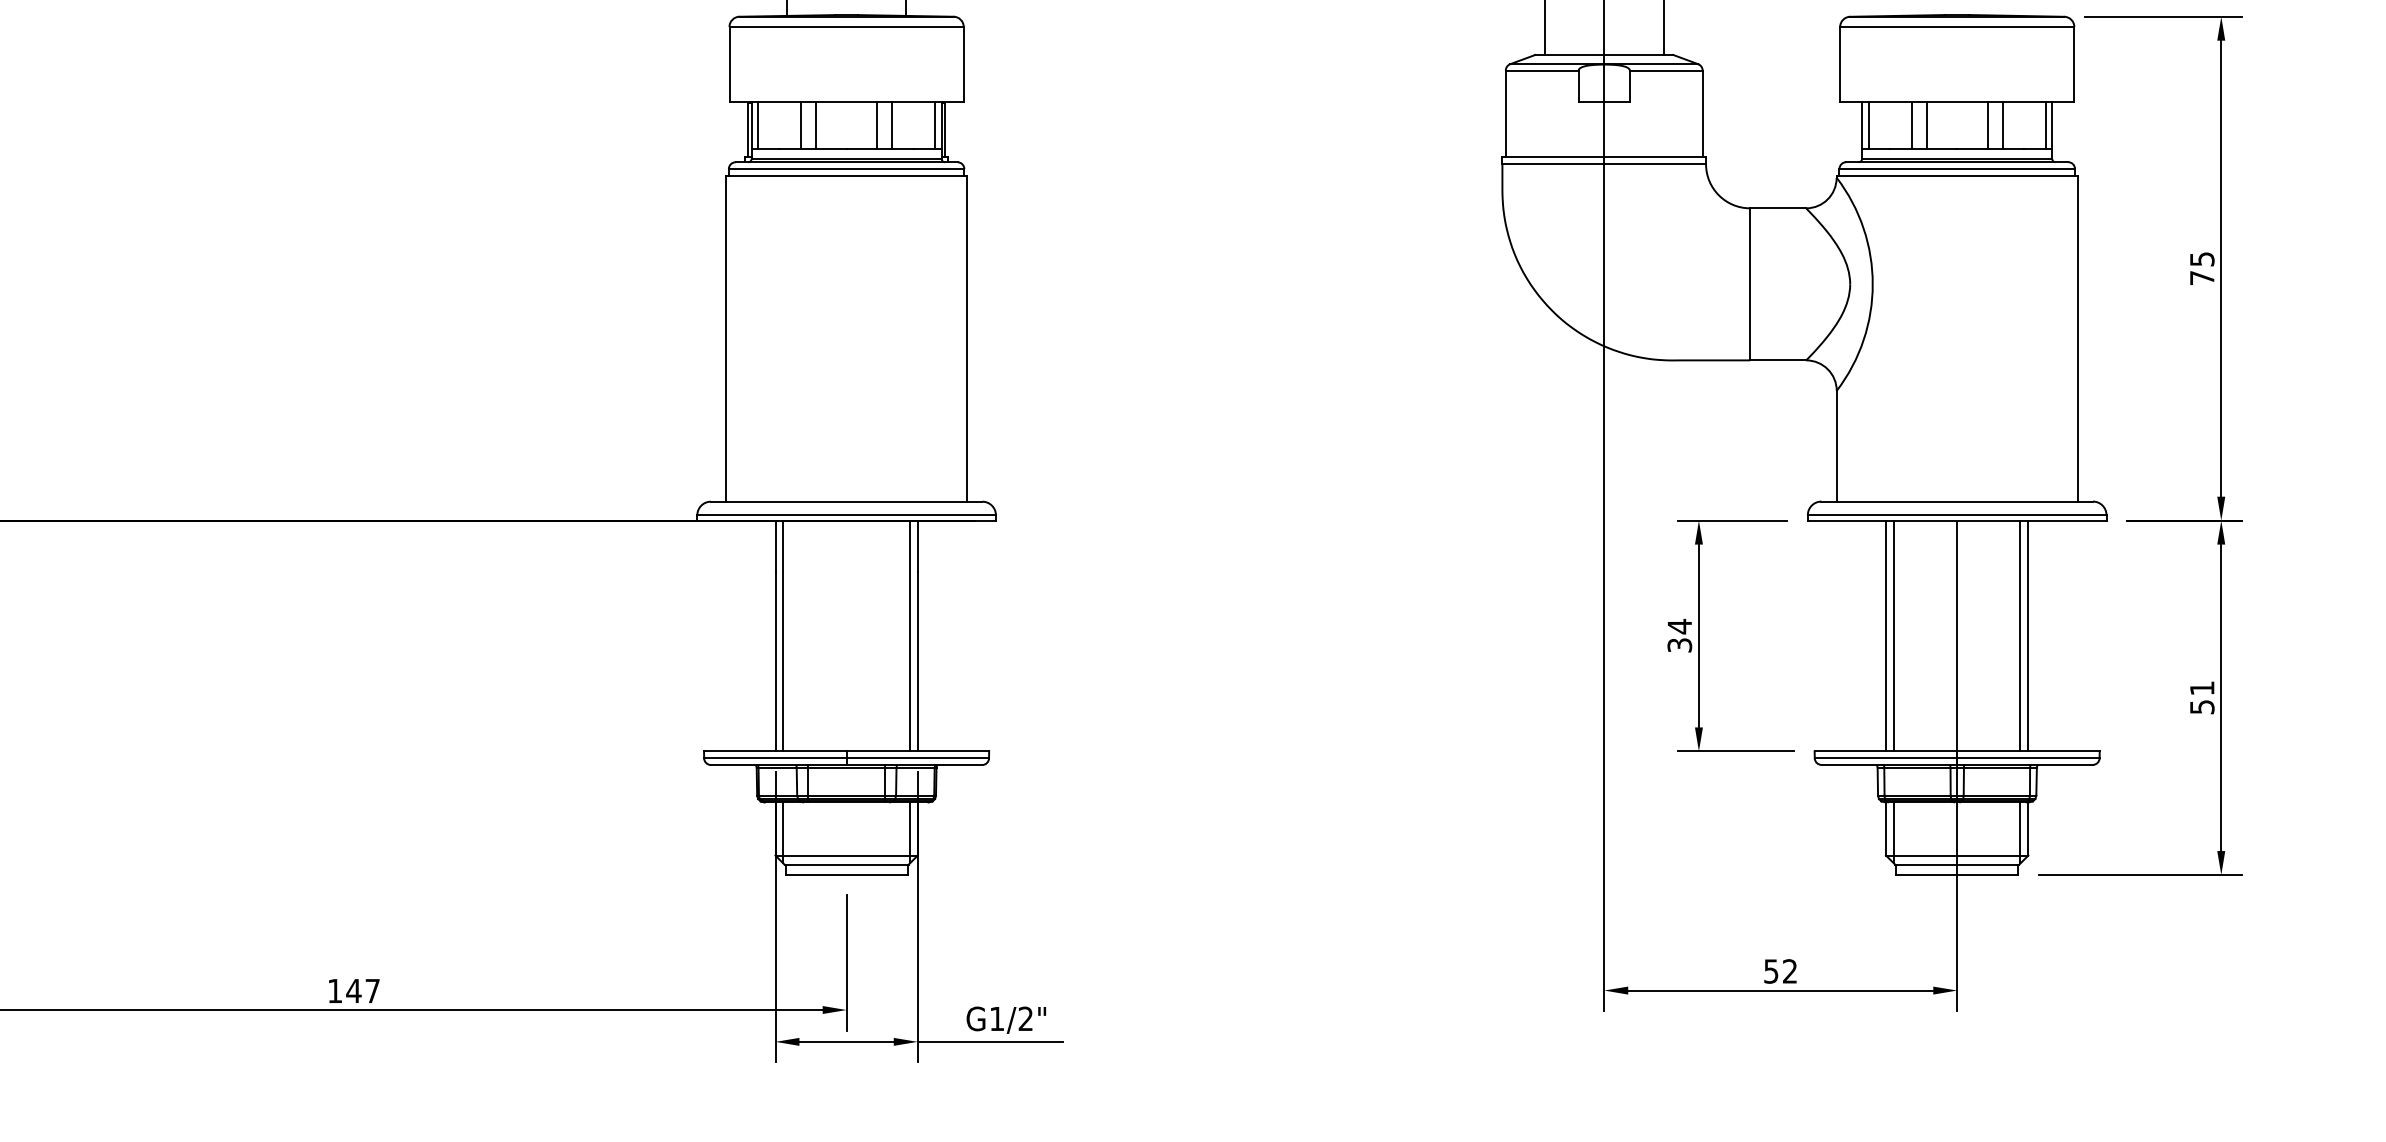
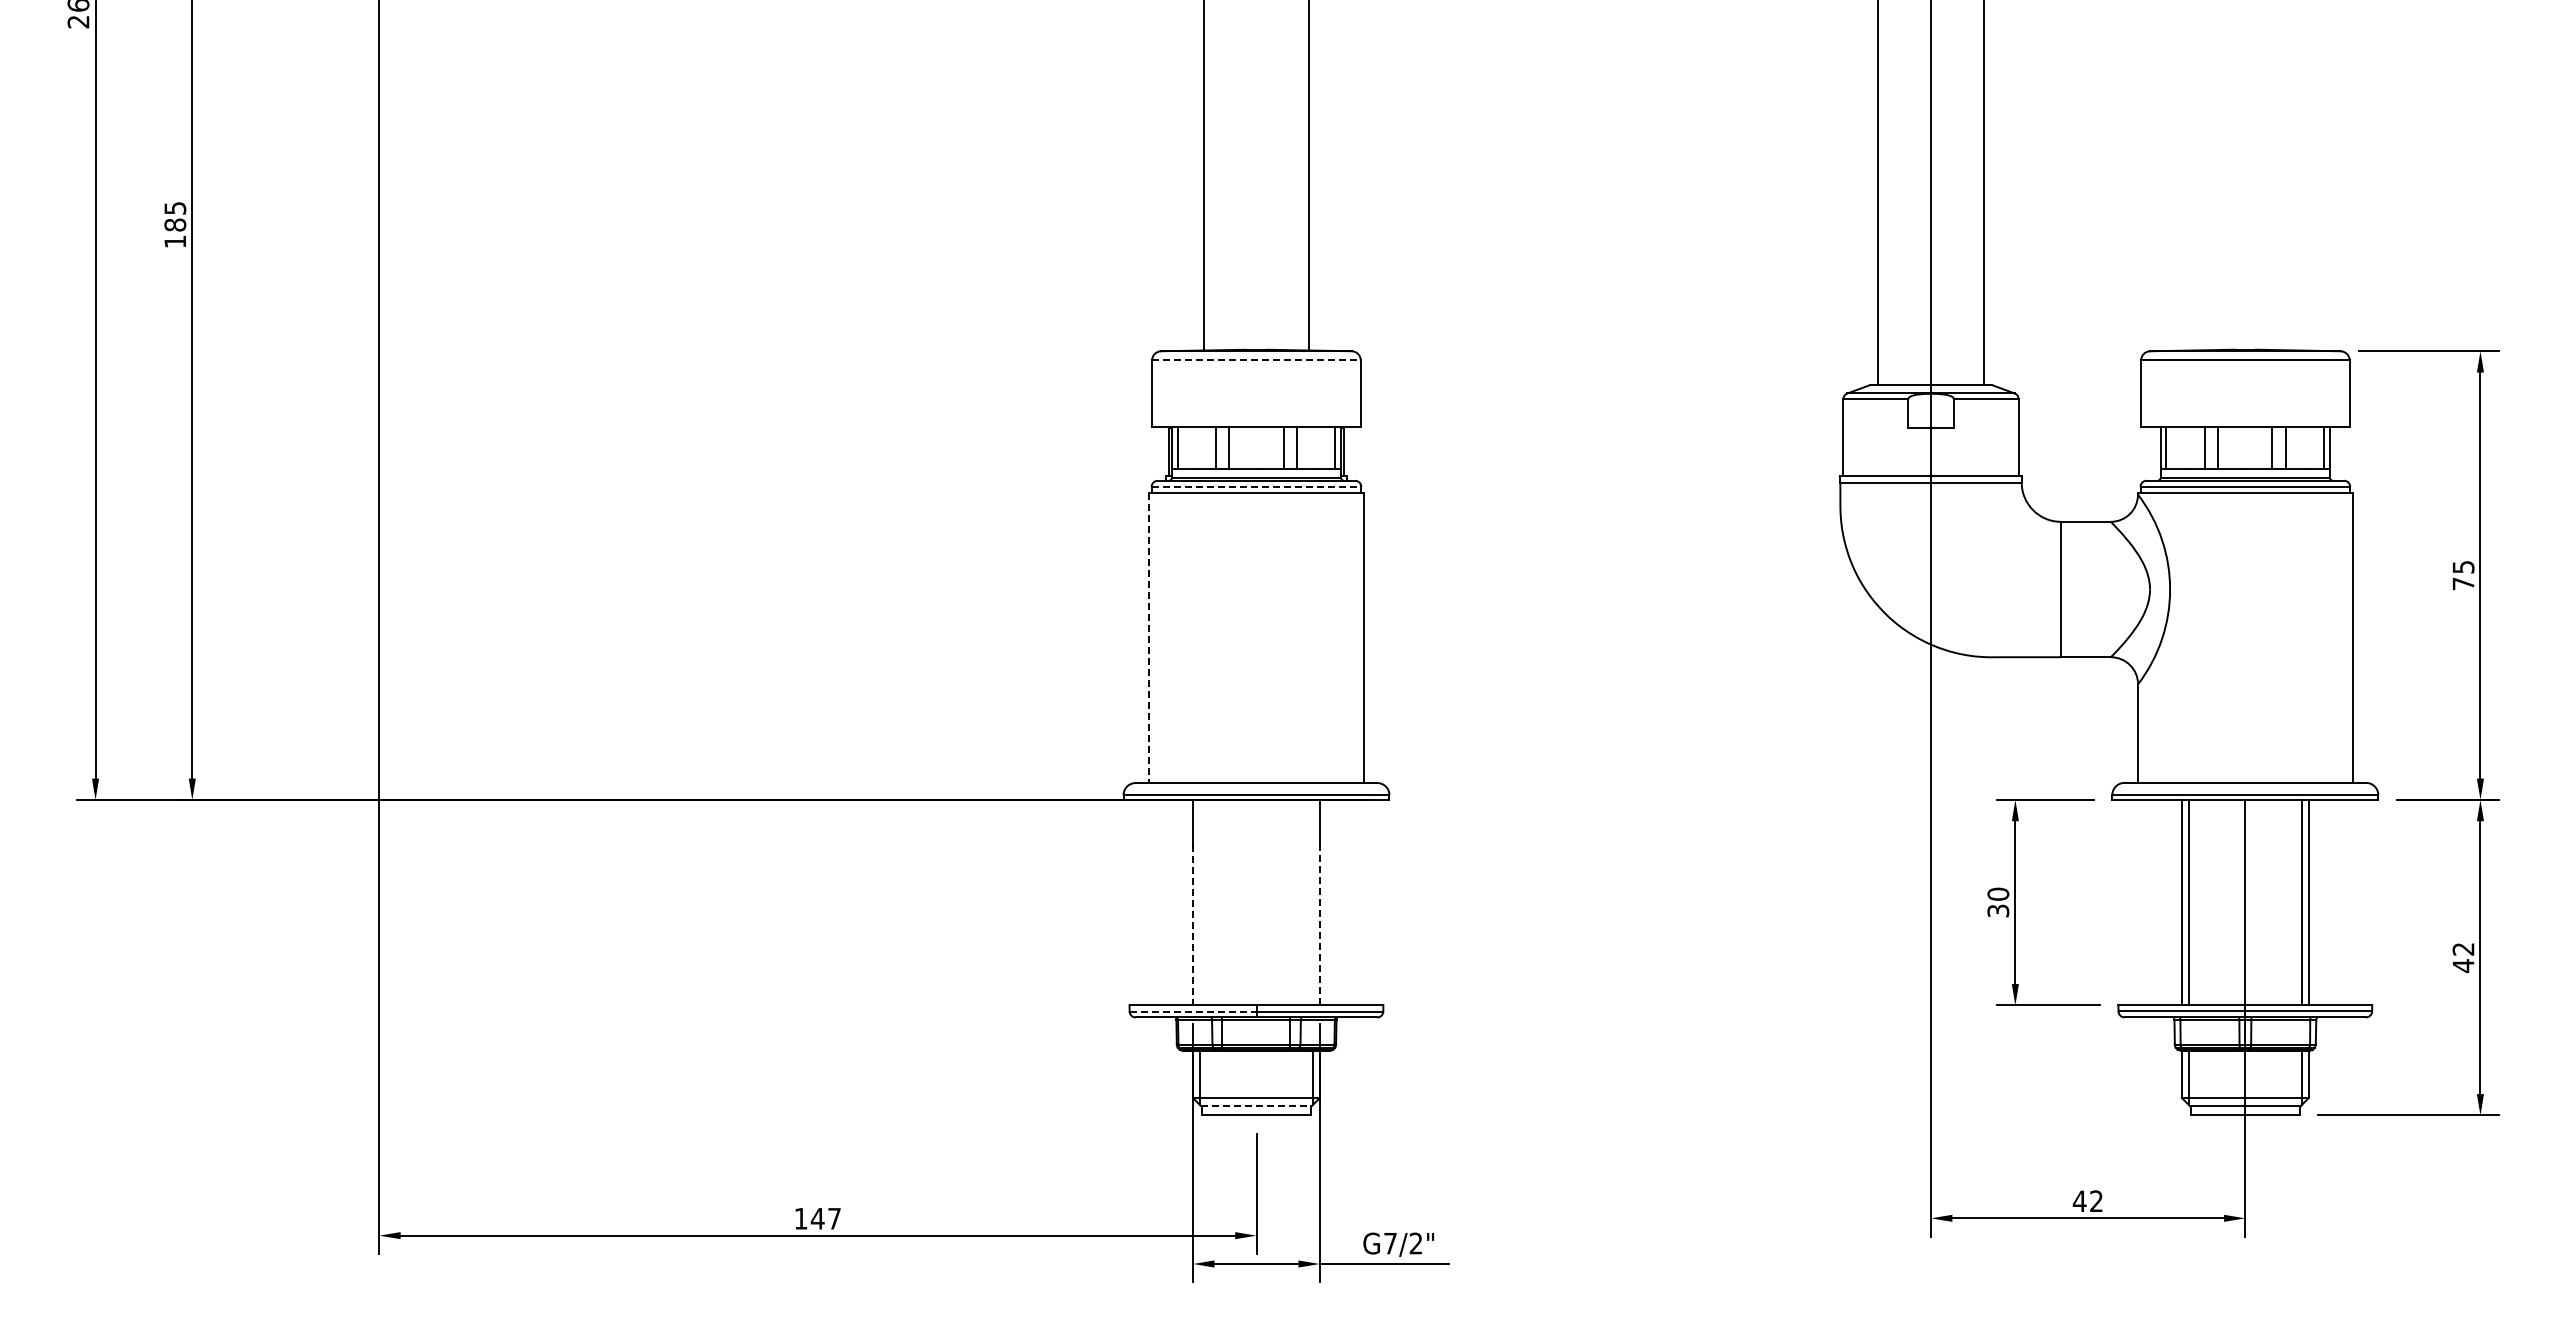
line: (846, 27) -> (1256, 360), solid -> dashed
line: (846, 168) -> (1256, 486), solid -> dashed
line: (726, 339) -> (1149, 638), solid -> dashed
text: (1679, 626) -> (1998, 894), 34 -> 30
line: (783, 635) -> (1200, 902), removed
line: (909, 635) -> (1312, 902), removed
line: (917, 660) -> (1319, 924), solid -> dashed
line: (775, 661) -> (1193, 925), solid -> dashed
text: (2202, 697) -> (2463, 957), 51 -> 42
line: (775, 758) -> (1193, 1011), solid -> dashed
line: (846, 864) -> (1256, 1106), solid -> dashed
text: (1770, 971) -> (2079, 1201), 52 -> 42
text: (997, 1018) -> (1390, 1243), G1/2" -> G7/2"

